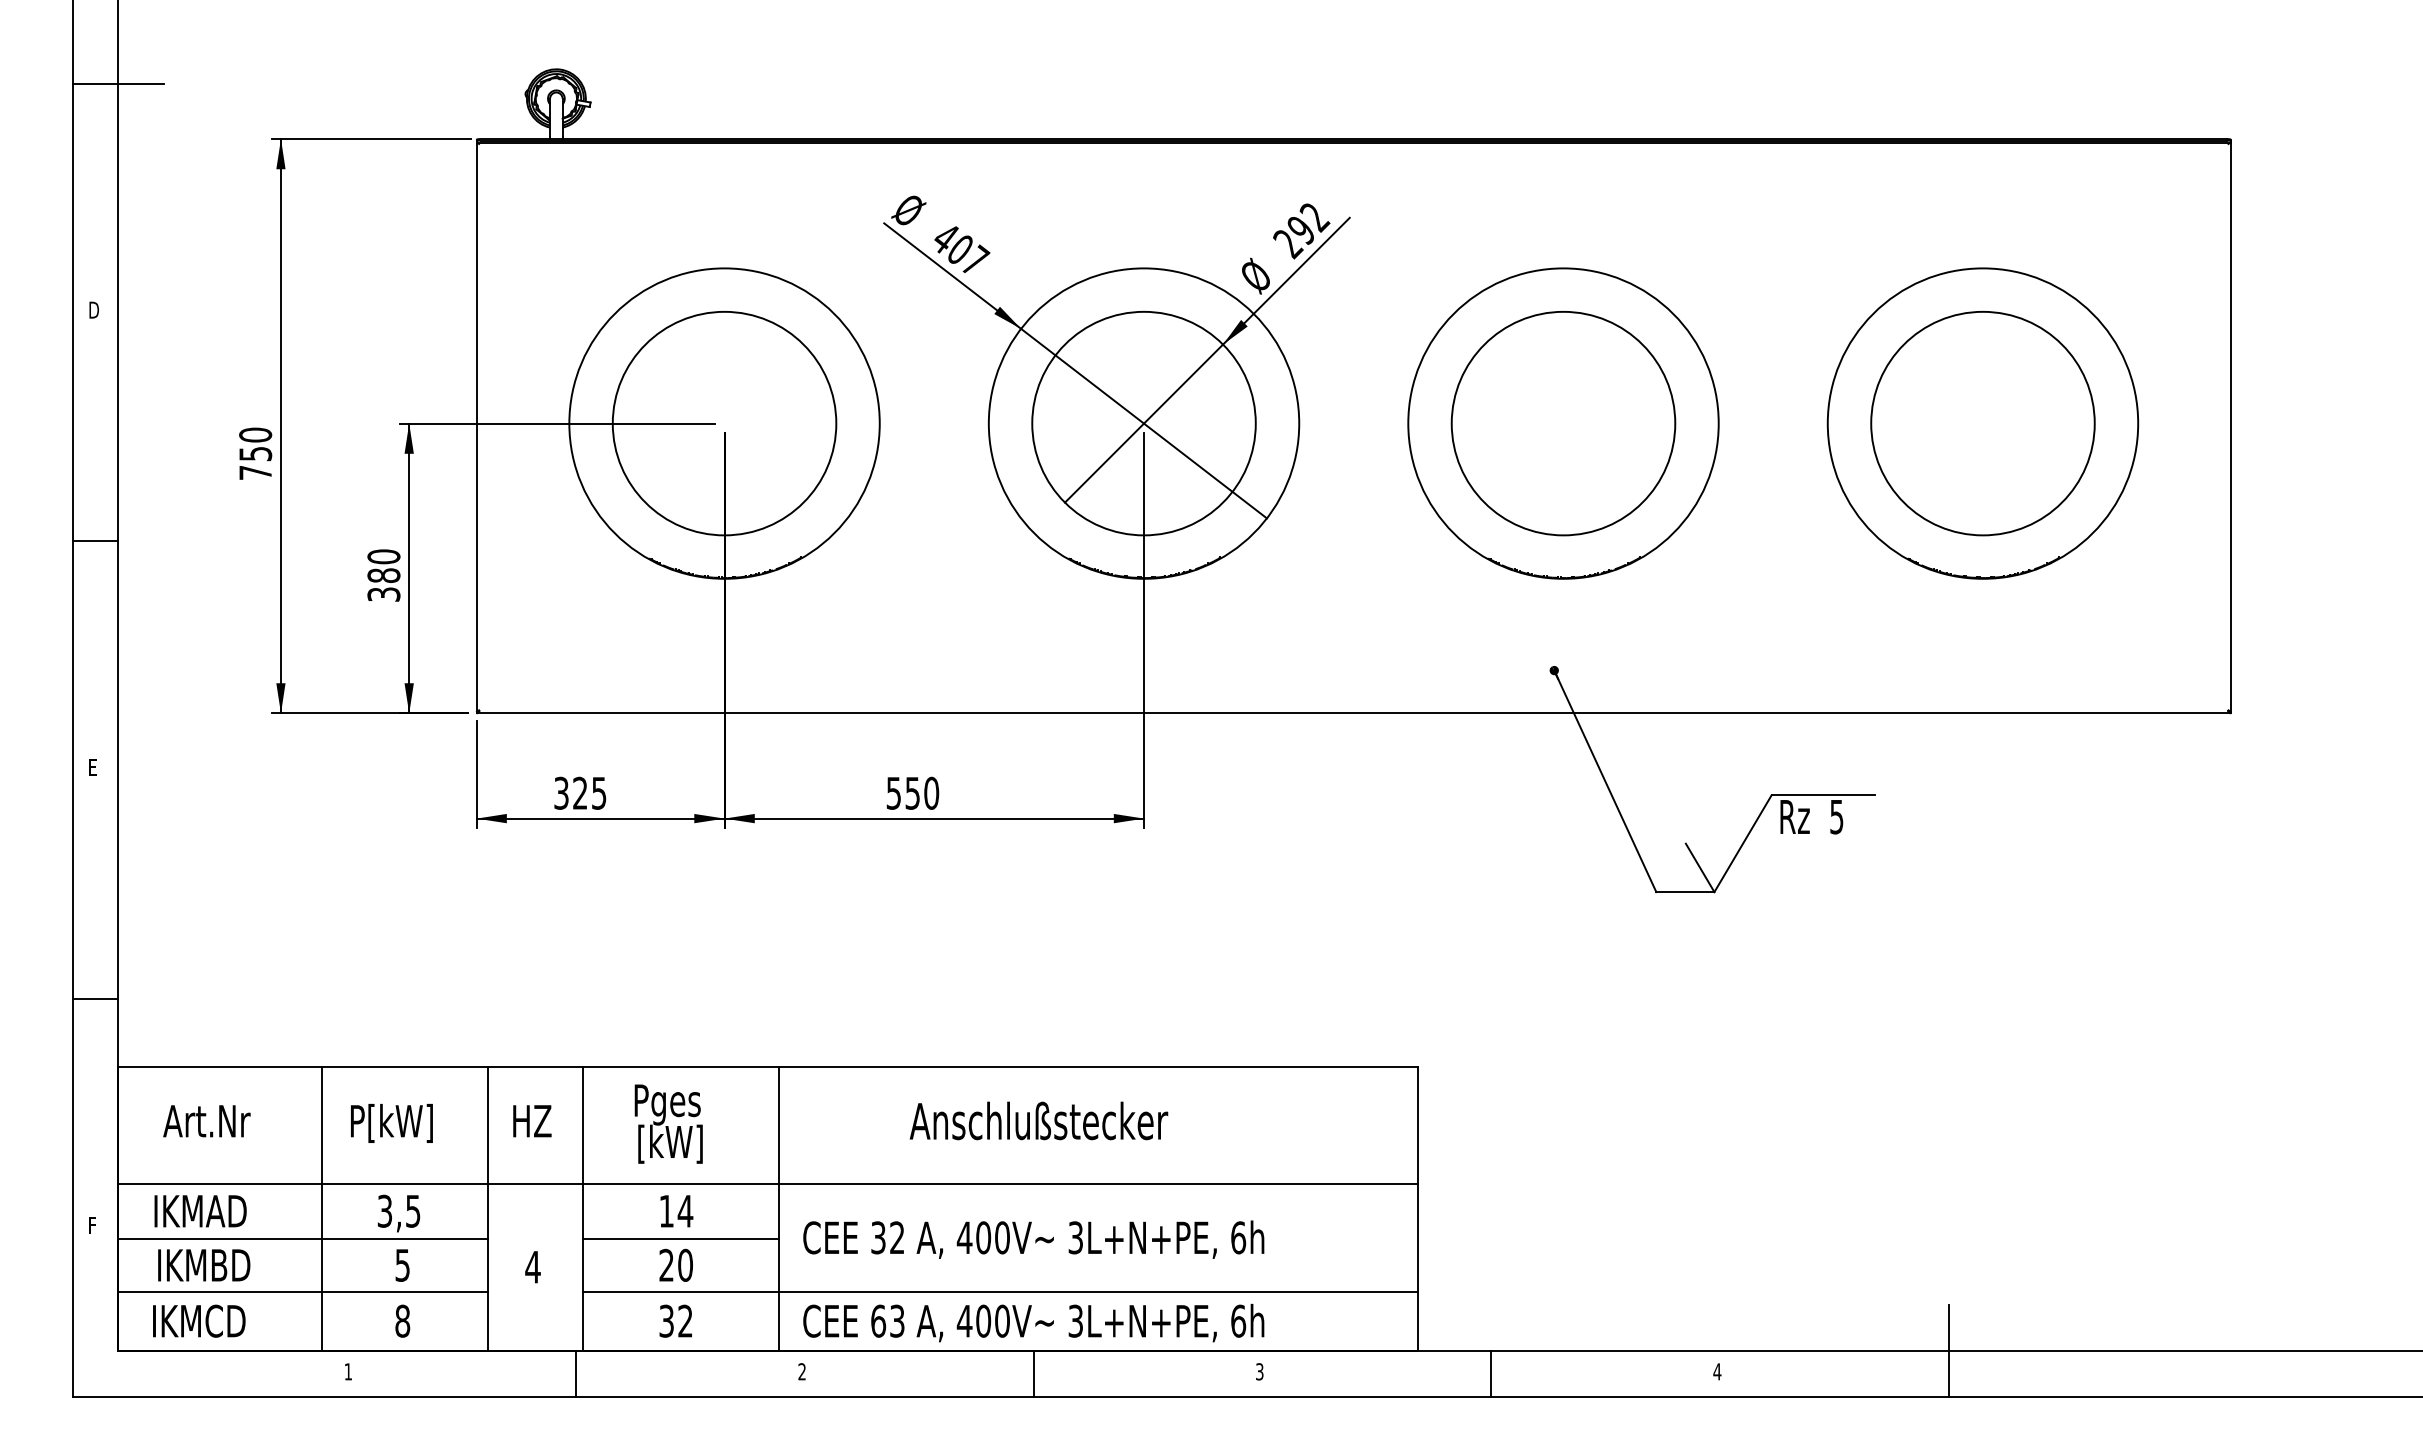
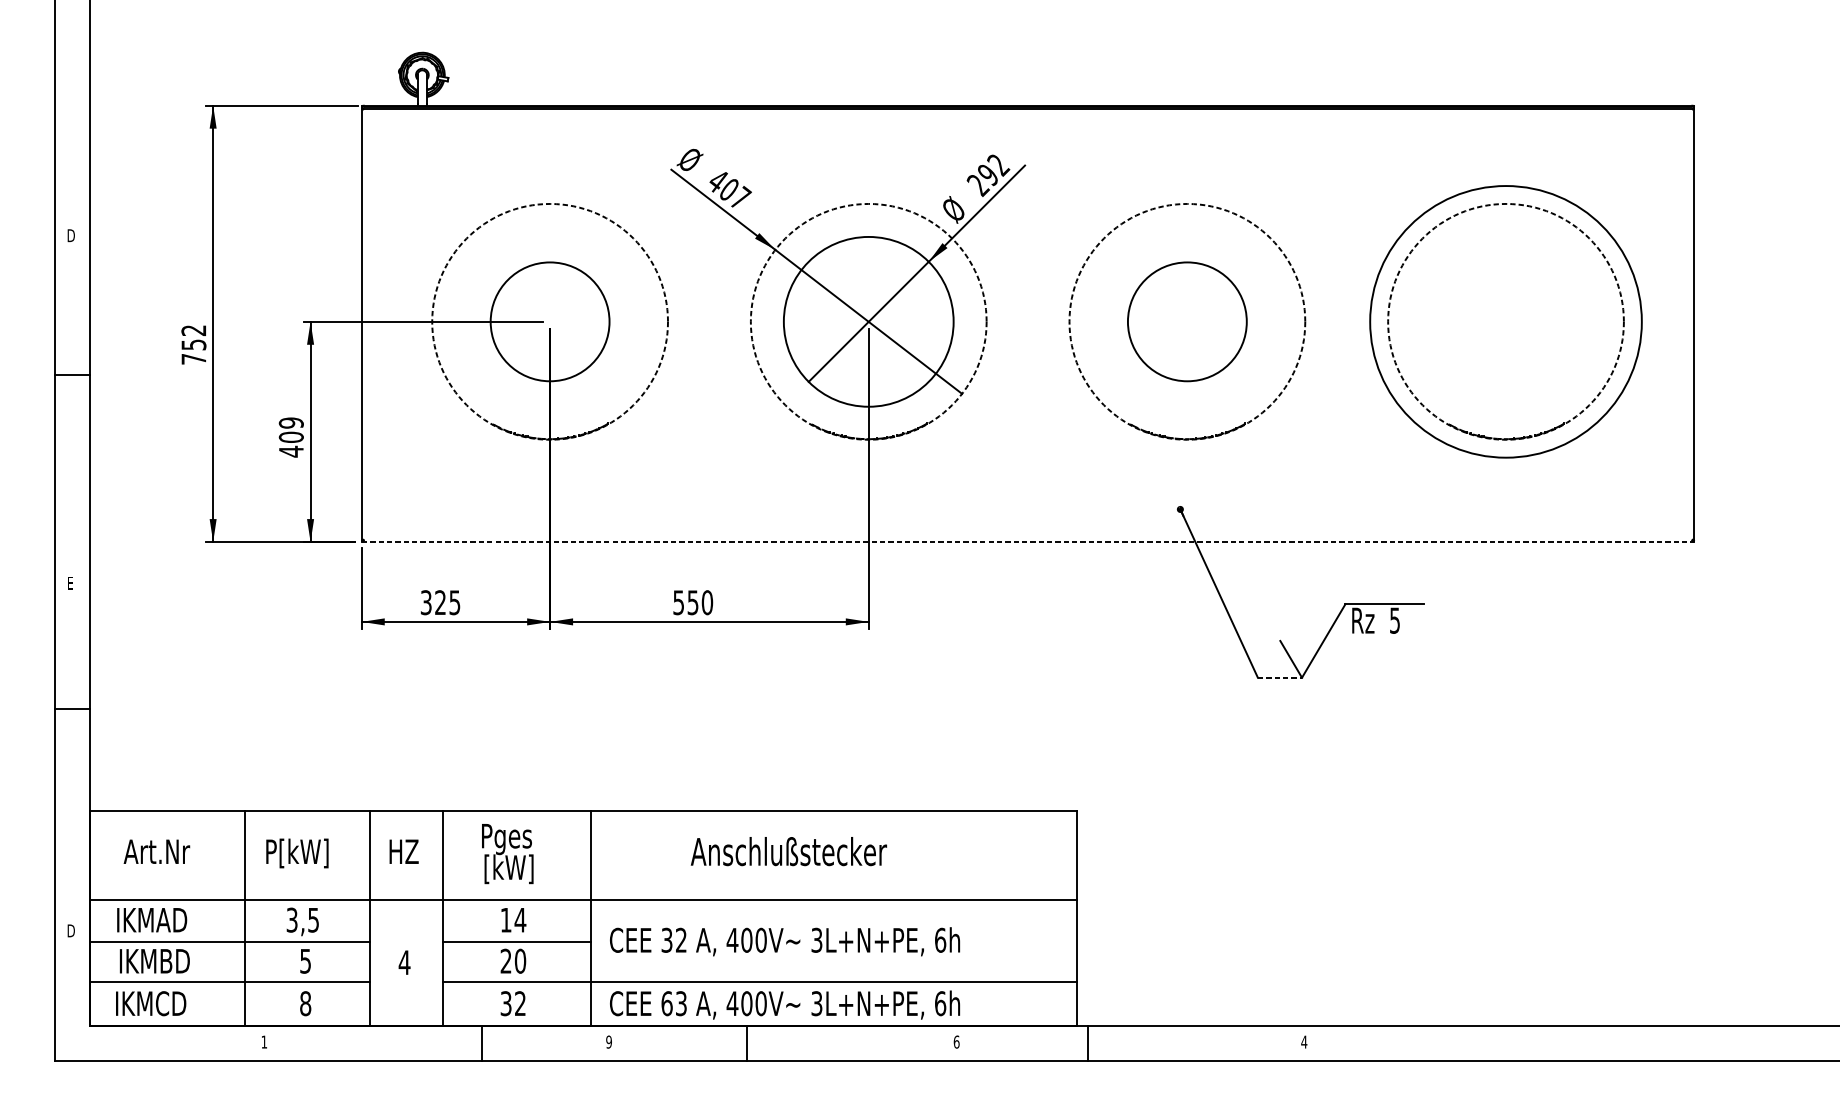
line: (118, 83) -> (89, 63), removed
circle: (724, 423) -> (550, 321), size x0.7
circle: (724, 423) -> (550, 321), solid -> dashed
circle: (1143, 423) -> (868, 321), solid -> dashed
circle: (1563, 423) -> (1187, 321), size x0.7
circle: (1563, 423) -> (1187, 321), solid -> dashed
circle: (1982, 423) -> (1505, 321), size x1.6
circle: (1982, 423) -> (1505, 321), solid -> dashed
text: (255, 434) -> (193, 330), 750 -> 752
line: (95, 541) -> (72, 374), moved
text: (383, 575) -> (291, 437), 380 -> 409
line: (1354, 713) -> (1028, 542), solid -> dashed
line: (1685, 892) -> (1280, 678), solid -> dashed
line: (95, 998) -> (72, 709), moved
text: (93, 1225) -> (70, 930), F -> D
line: (1948, 1350) -> (1479, 1025), removed
text: (802, 1371) -> (609, 1041), 2 -> 9
text: (1259, 1371) -> (956, 1041), 3 -> 6
line: (576, 1373) -> (482, 1043), moved
line: (1033, 1373) -> (746, 1043), moved
line: (1491, 1373) -> (1087, 1043), moved

